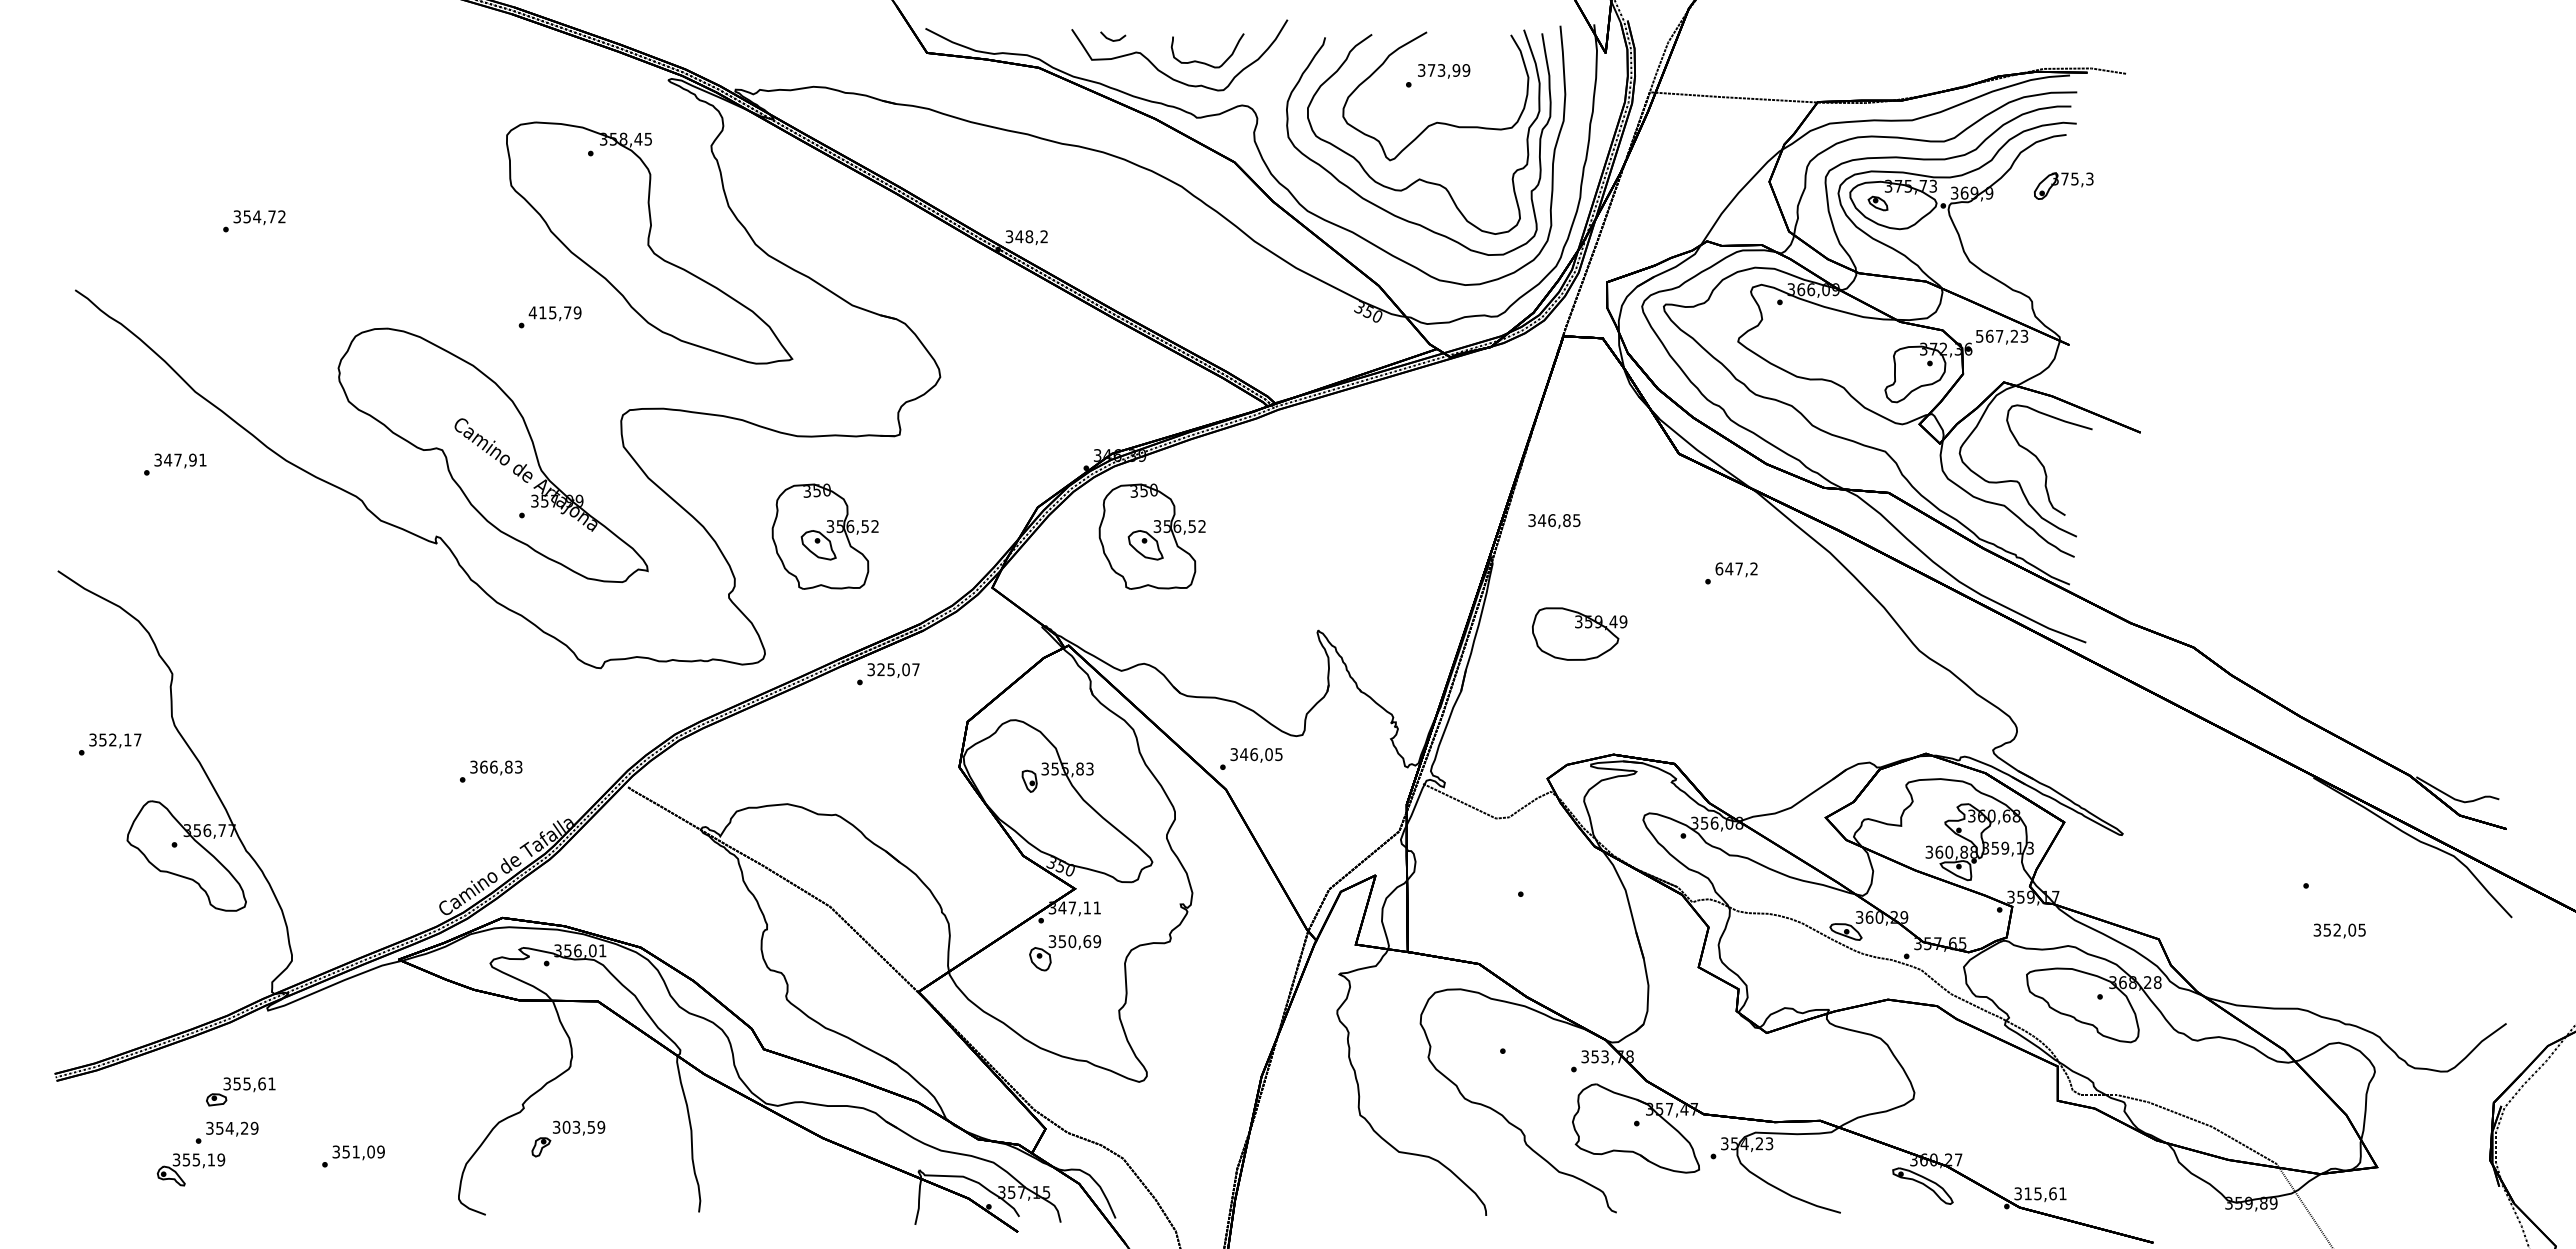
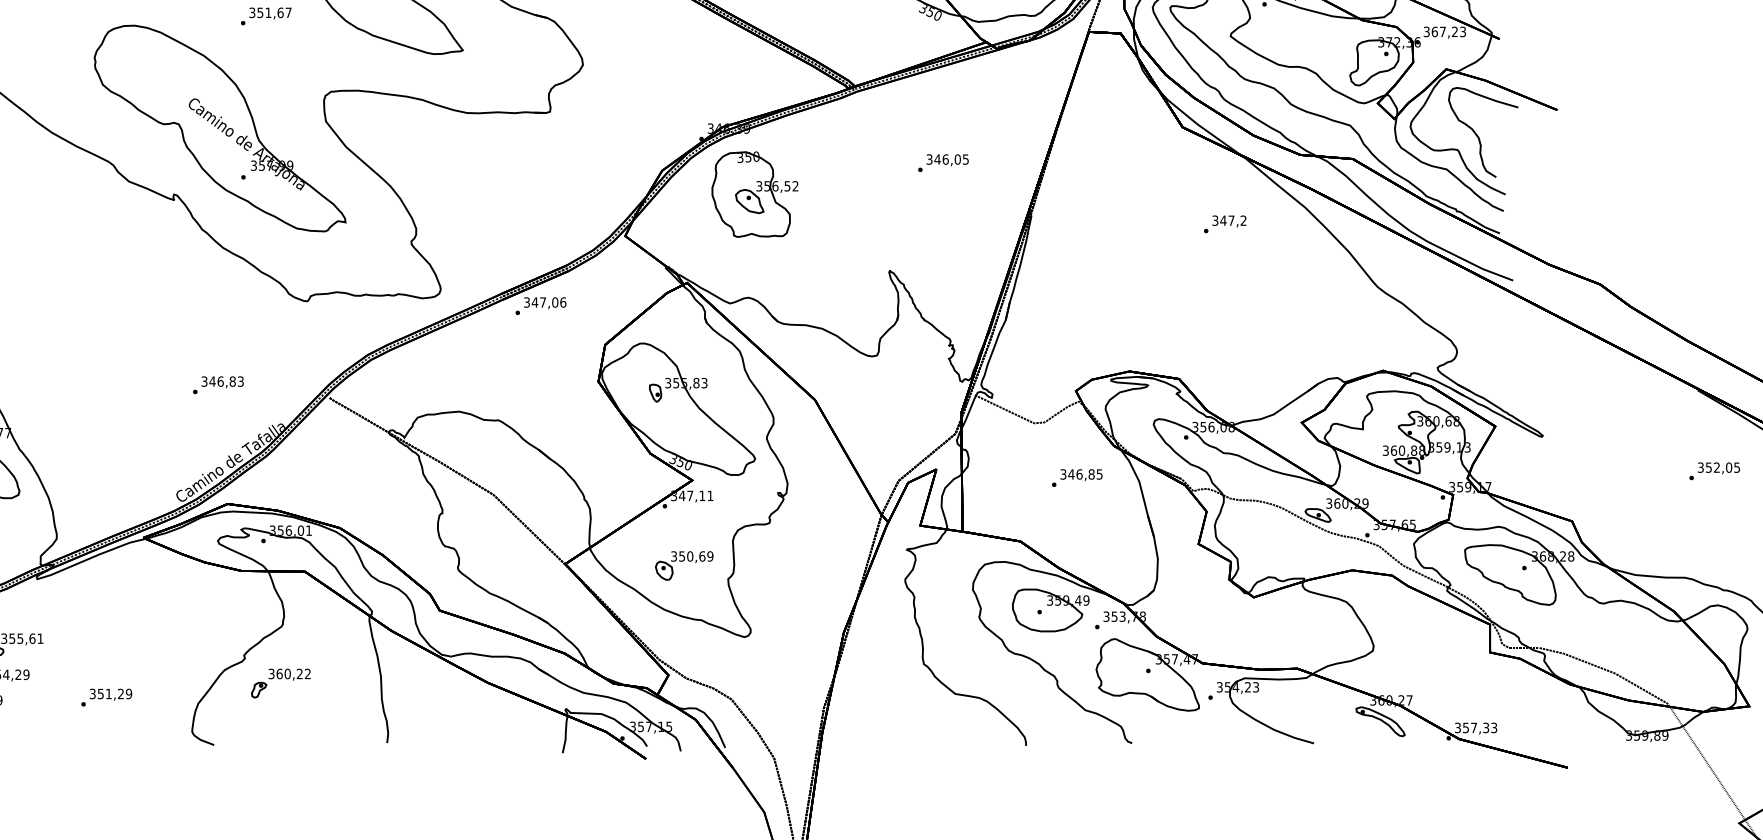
text: (554, 312) -> (269, 12), 415,79 -> 351,67
text: (1979, 335) -> (1426, 31), 567,23 -> 367,23
text: (1554, 521) -> (1081, 475), moved
part: (824, 536) -> (489, 194), removed
text: (1719, 568) -> (1215, 220), 647,2 -> 347,2
part: (1579, 633) -> (1050, 609), moved
text: (898, 669) -> (549, 302), 325,07 -> 347,06
text: (1251, 758) -> (943, 162), moved
text: (483, 766) -> (212, 381), 366,83 -> 346,83
text: (2339, 930) -> (1718, 467), moved
part: (1064, 947) -> (683, 561), moved
text: (583, 1126) -> (293, 673), 303,59 -> 360,22
text: (370, 1151) -> (120, 693), 351,09 -> 351,29
text: (2045, 1193) -> (1480, 727), 315,61 -> 357,33

